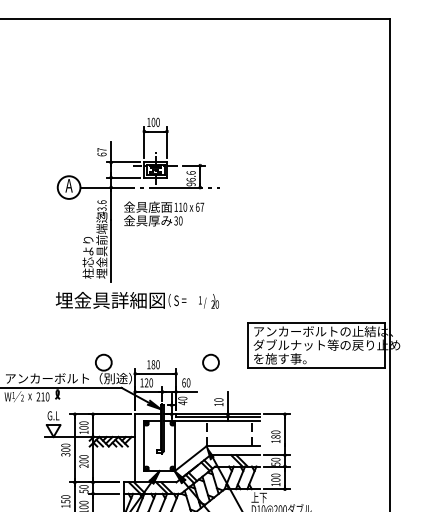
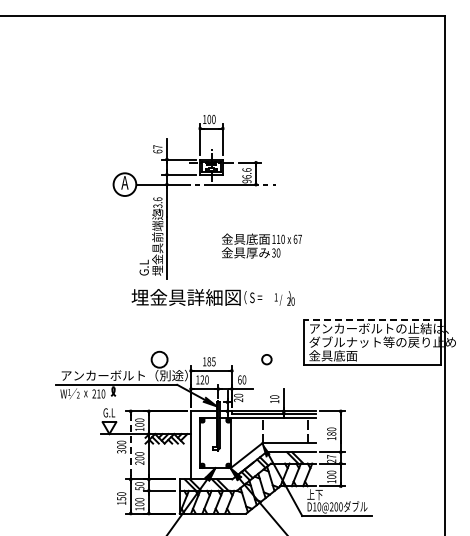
text: (163, 213) -> (261, 245), moved
text: (87, 257) -> (143, 254), 柱芯より -> G.L
text: (136, 300) -> (212, 297), moved
line: (315, 322) -> (371, 319), solid -> dashed
text: (279, 358) -> (335, 355), を施す事。 -> 金具底面
circle: (210, 362) -> (266, 359), size x0.6
text: (157, 364) -> (213, 361), 180 -> 185
text: (182, 403) -> (238, 400), 40 -> 20
line: (74, 448) -> (130, 445), solid -> dashed
text: (275, 461) -> (331, 458), 50 -> 27

